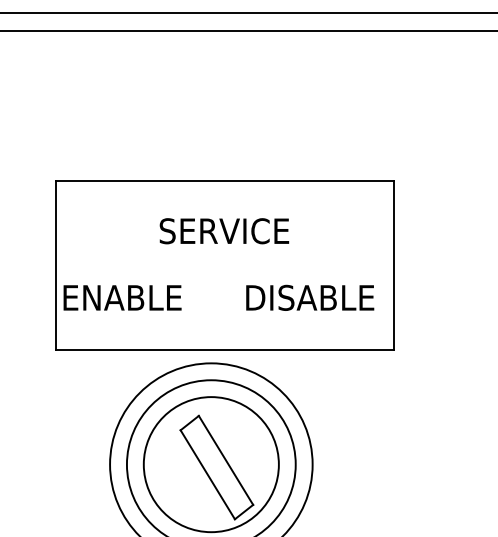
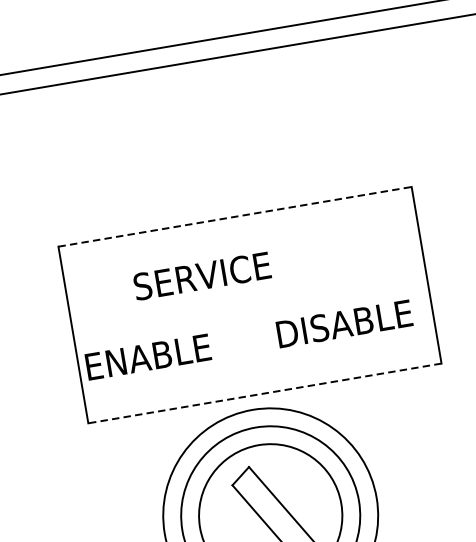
line: (225, 181) -> (235, 217), solid -> dashed
text: (224, 231) -> (202, 276), moved
line: (225, 350) -> (265, 393), solid -> dashed

